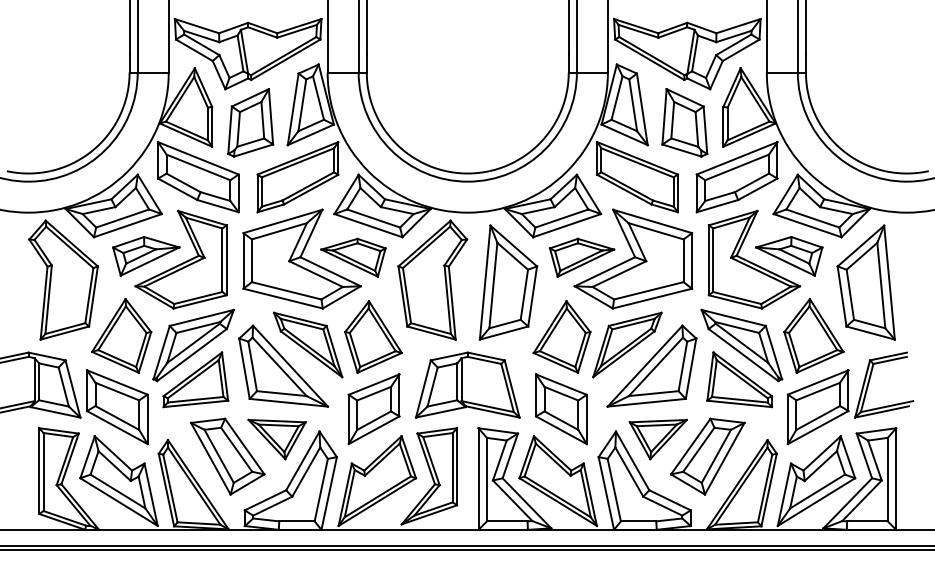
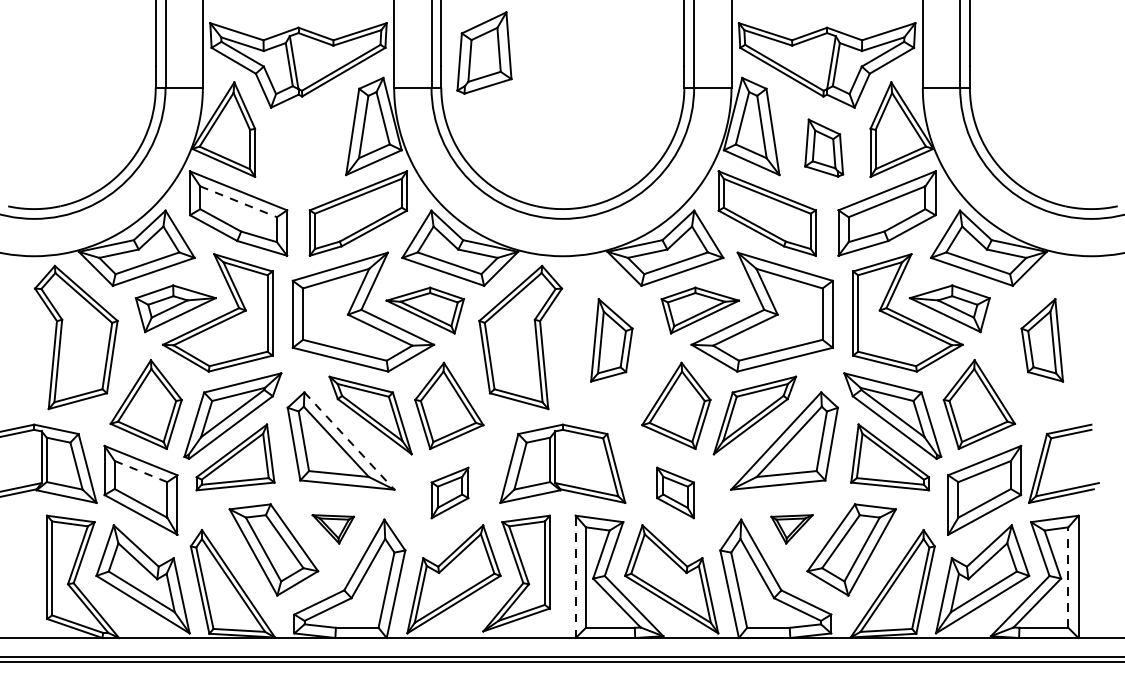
part: (250, 122) -> (484, 52), moved
part: (684, 122) -> (823, 147), size x0.7
line: (198, 167) -> (238, 201), solid -> dashed
part: (508, 282) -> (611, 340), size x0.6
part: (865, 282) -> (1041, 340), size x0.6
line: (290, 366) -> (349, 441), solid -> dashed
line: (117, 391) -> (141, 471), solid -> dashed
part: (373, 409) -> (449, 493), size x0.6
part: (561, 409) -> (675, 493), size x0.6
part: (276, 439) -> (332, 529), size x0.6
part: (657, 439) -> (791, 529), size x0.6
line: (478, 479) -> (575, 577), solid -> dashed
line: (887, 479) -> (1068, 577), solid -> dashed

